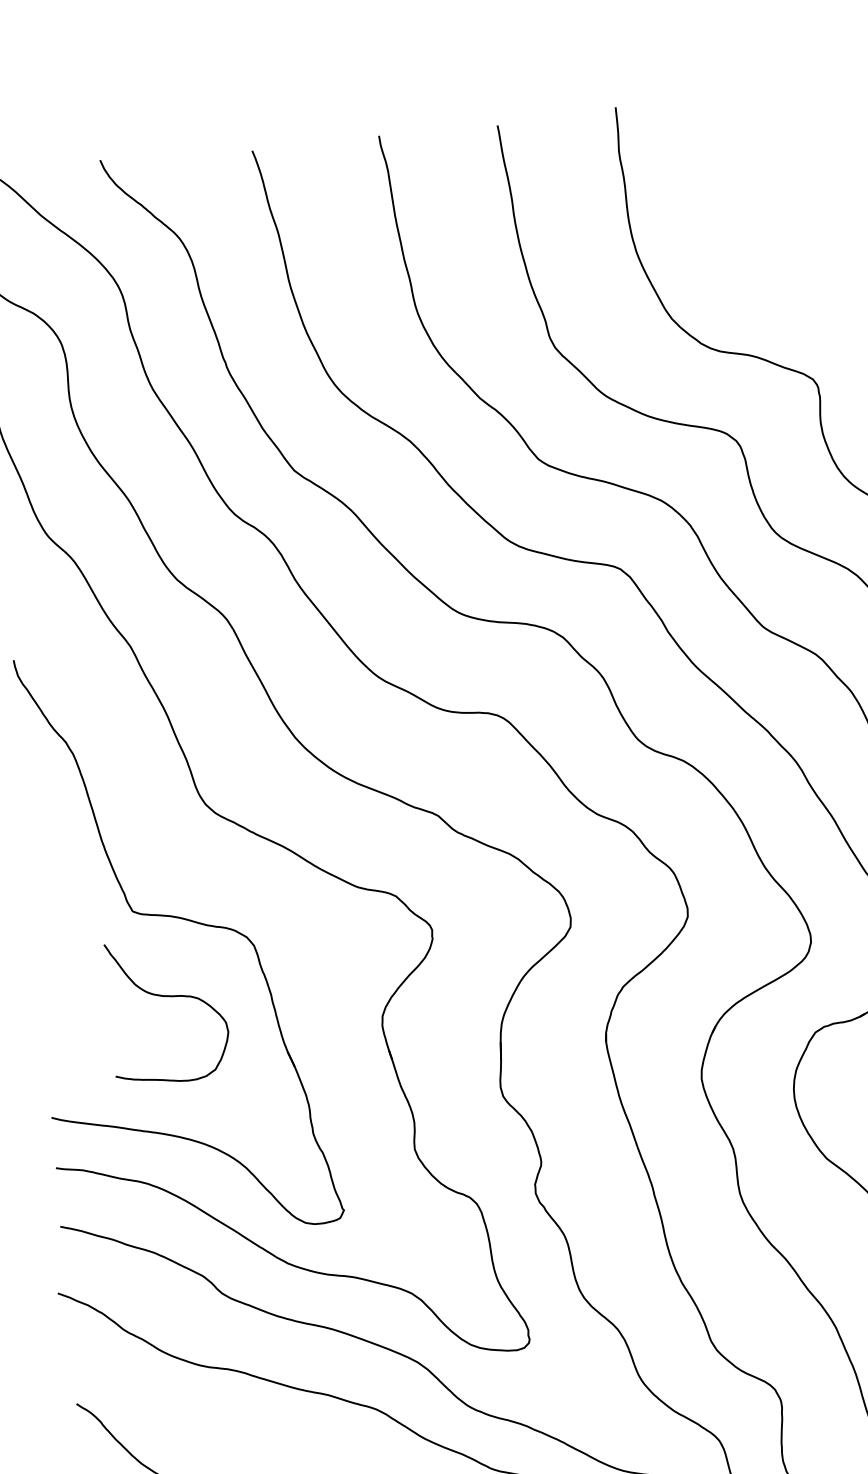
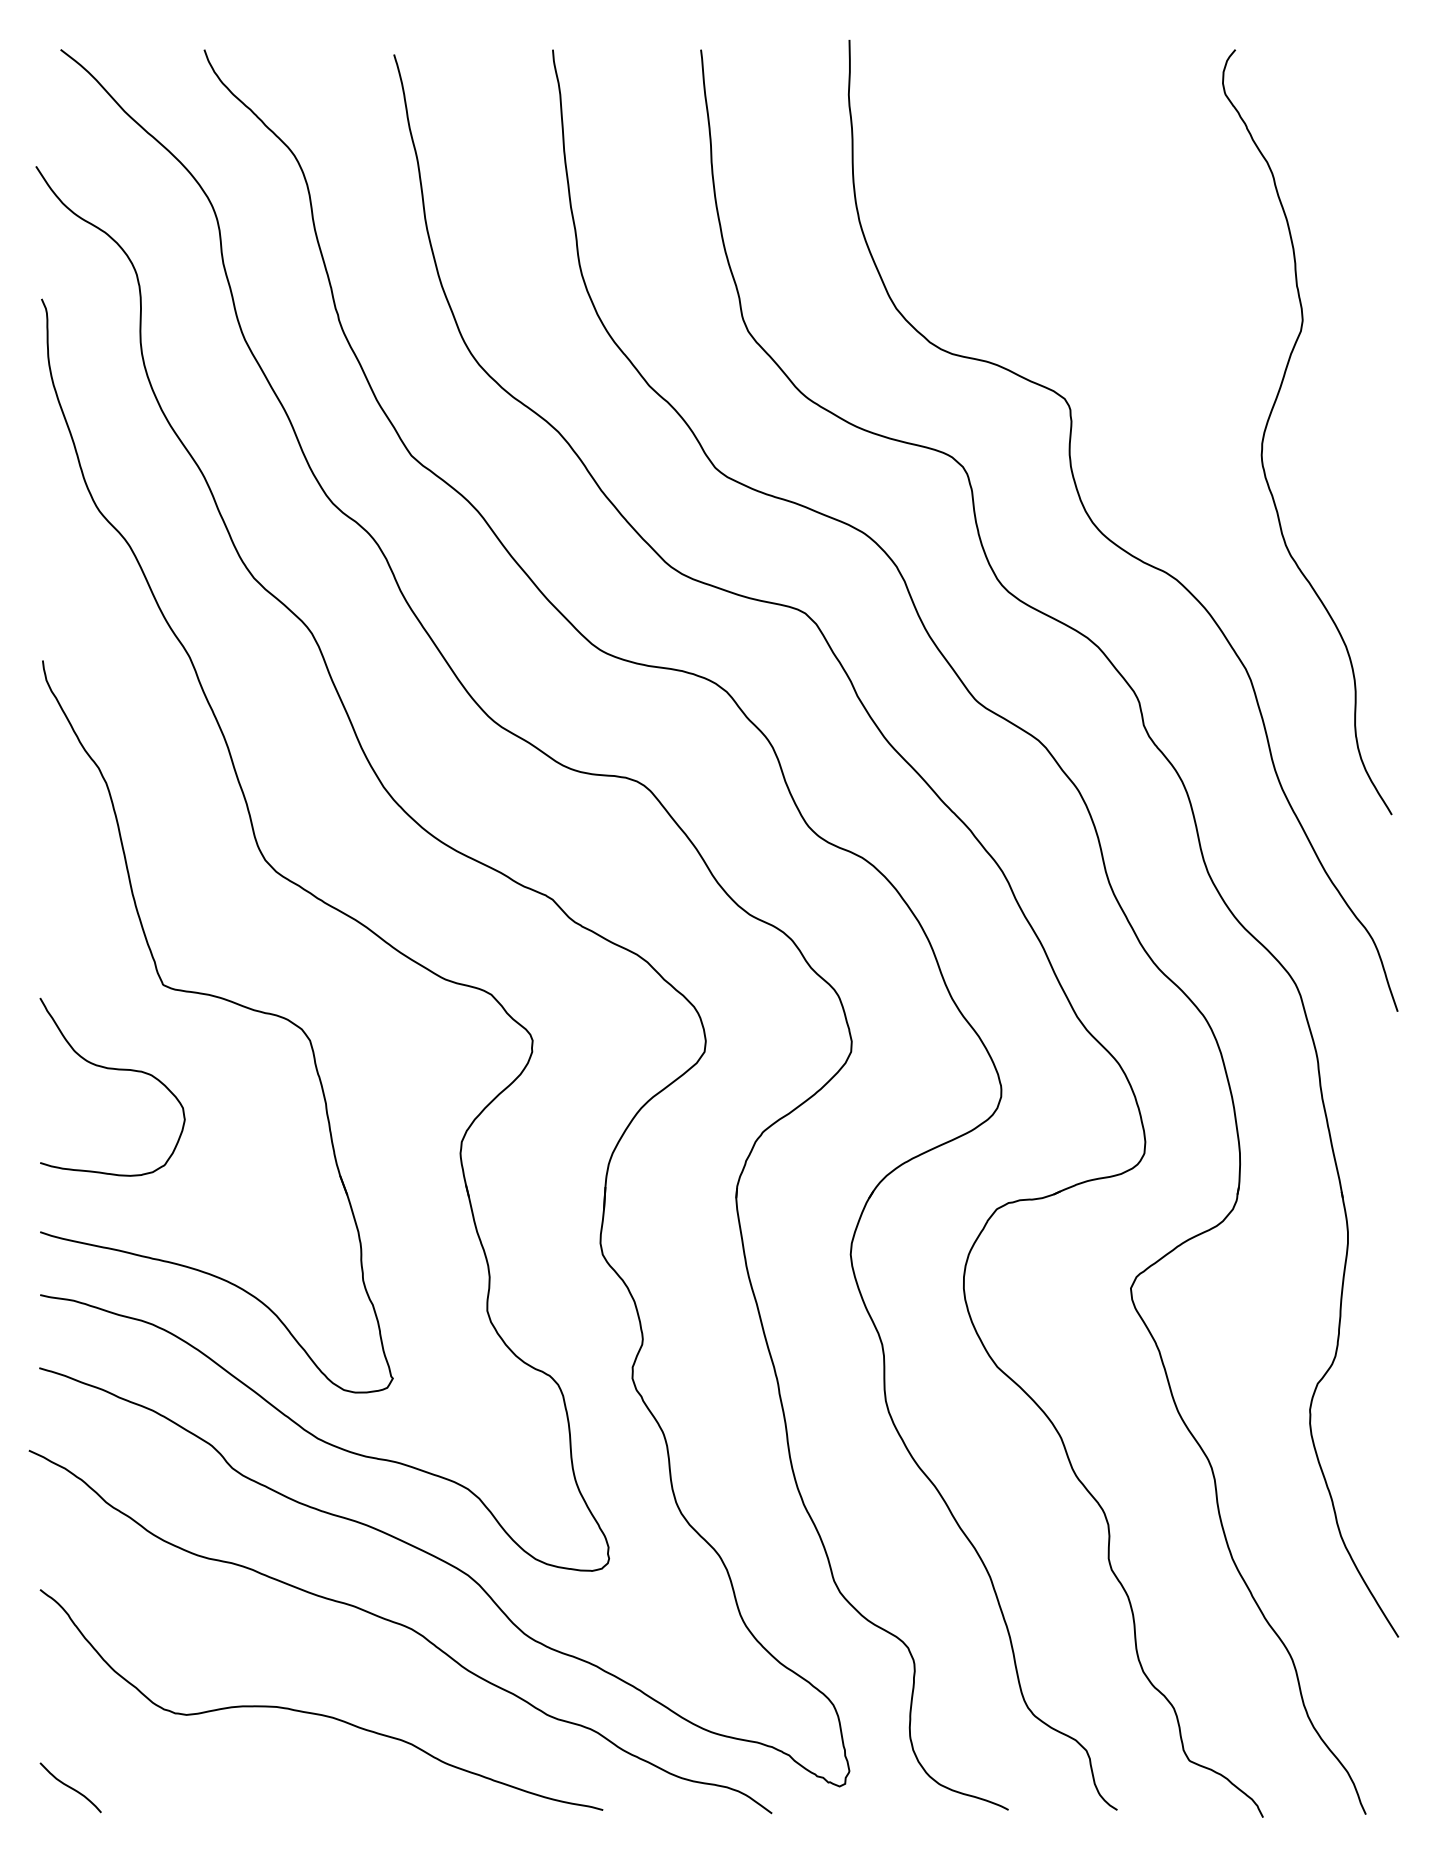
curve: (170, 997) -> (116, 1070), moved

